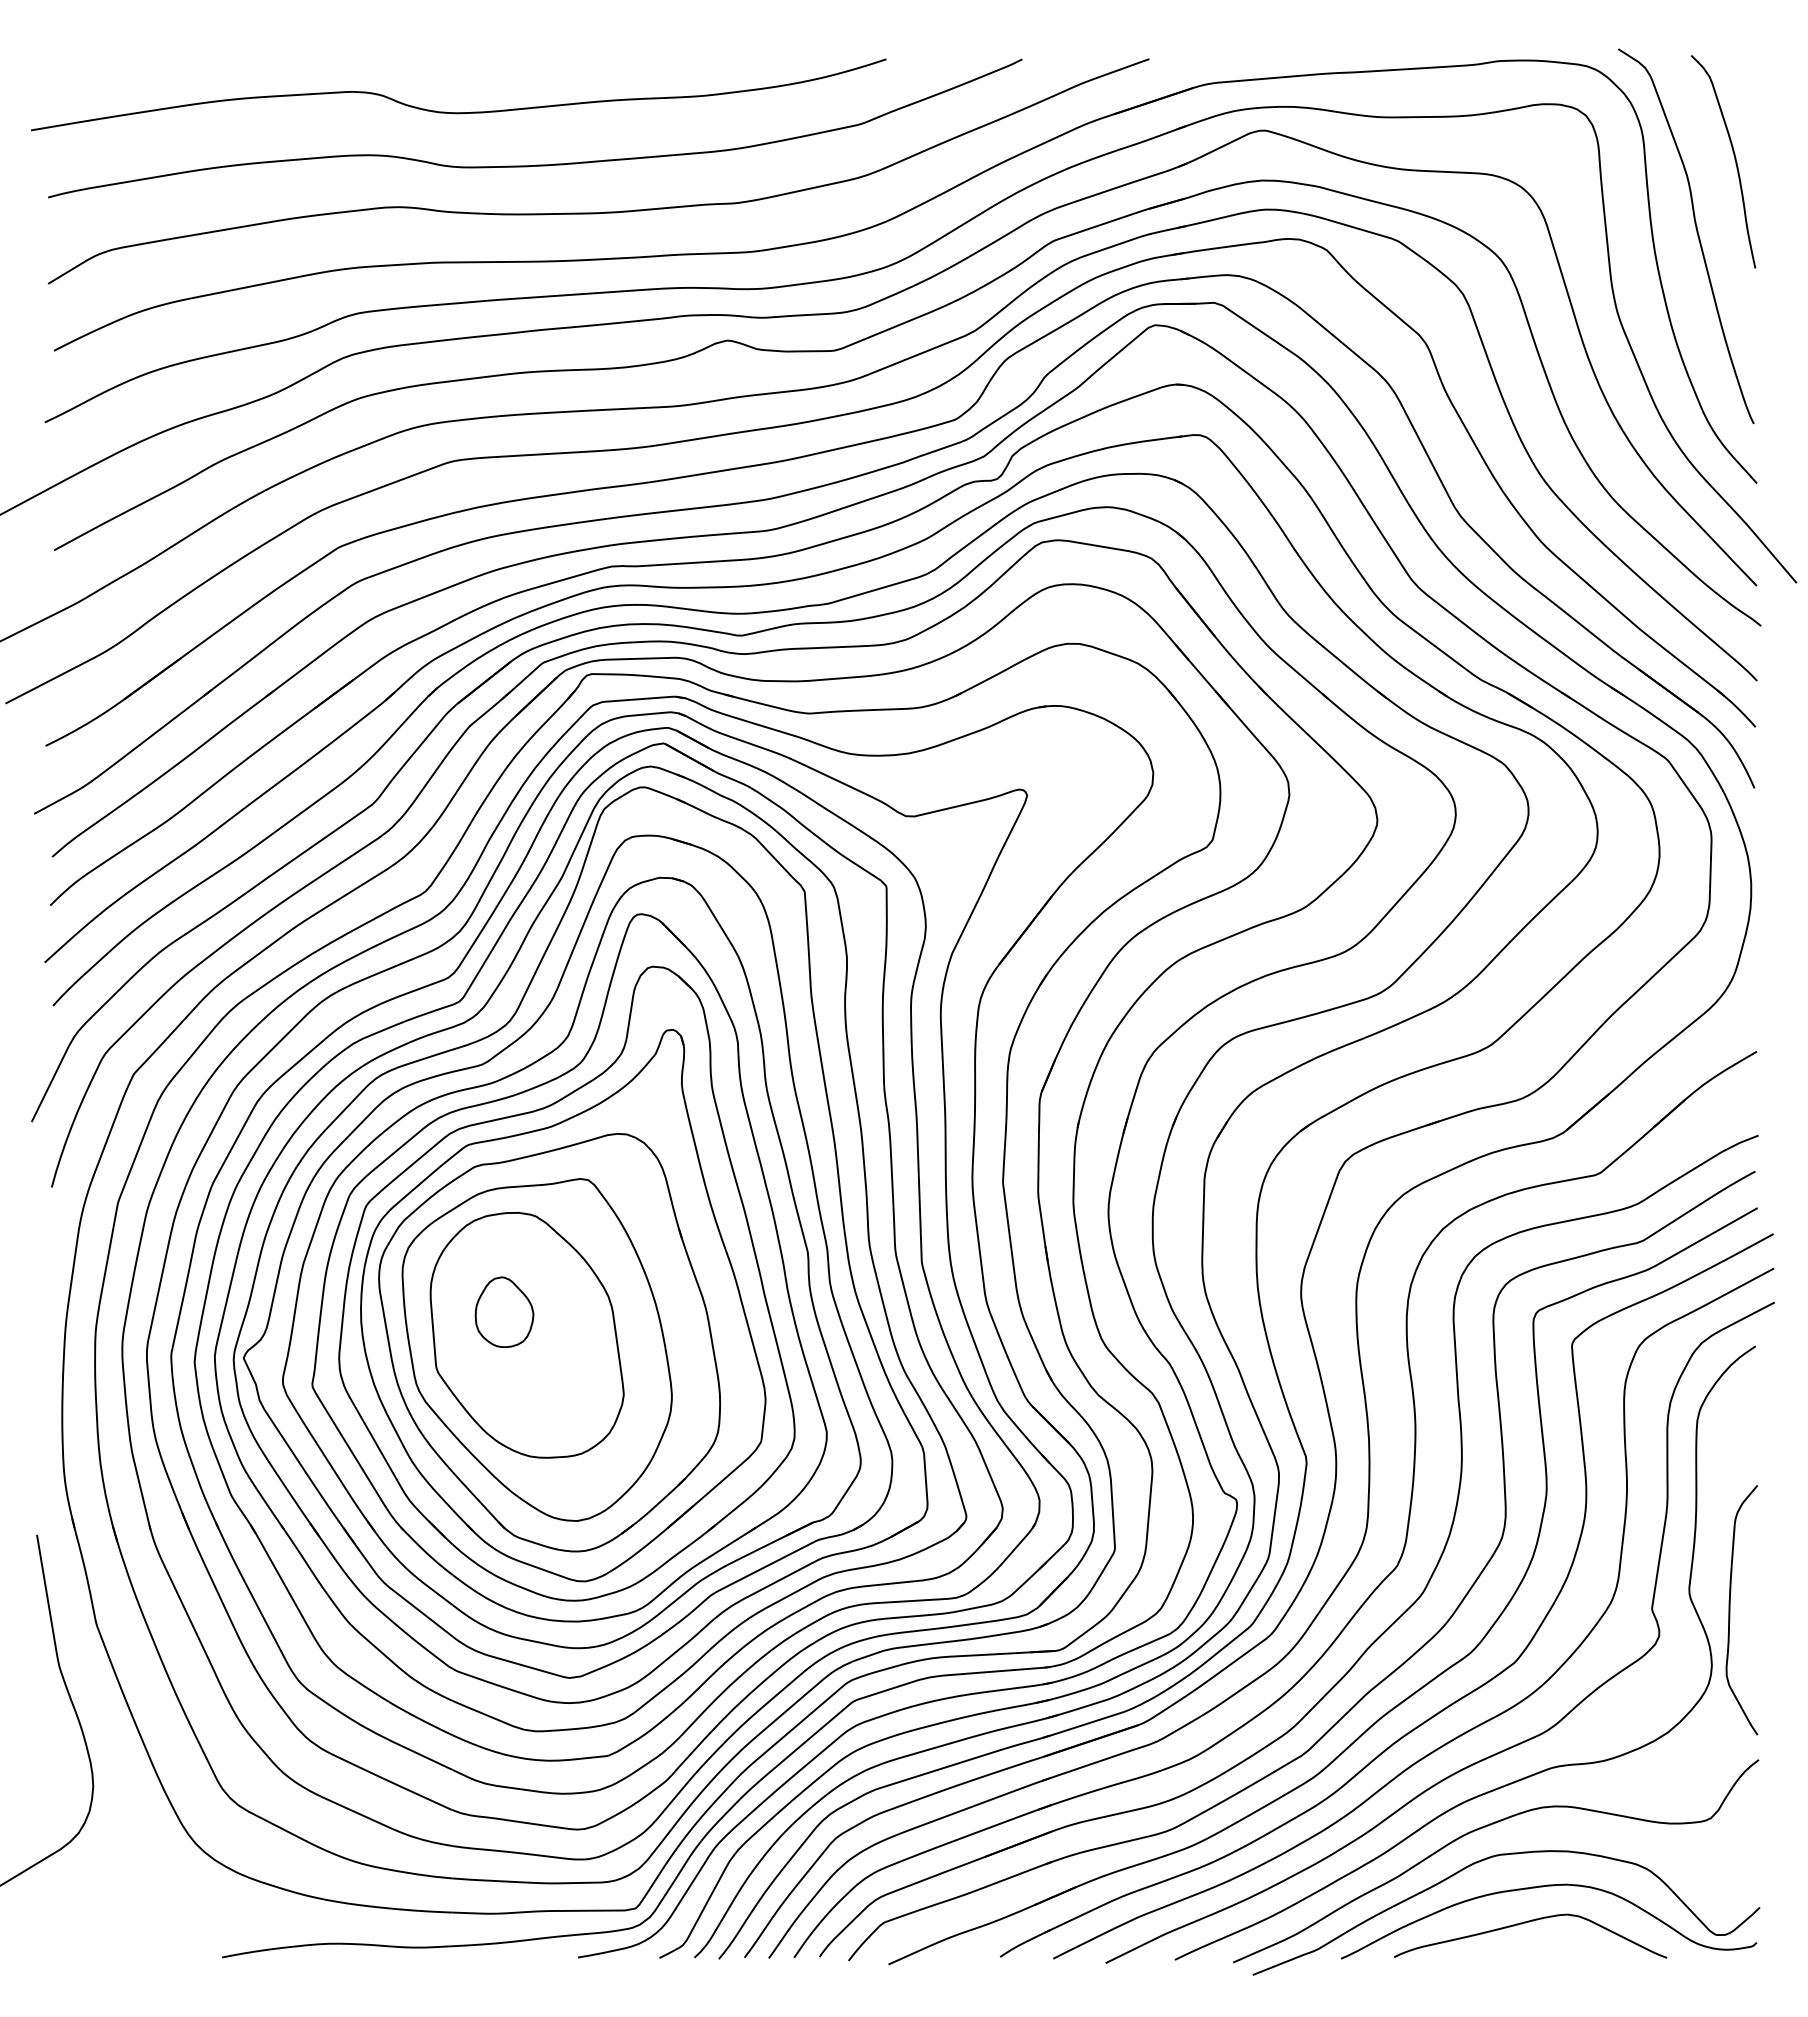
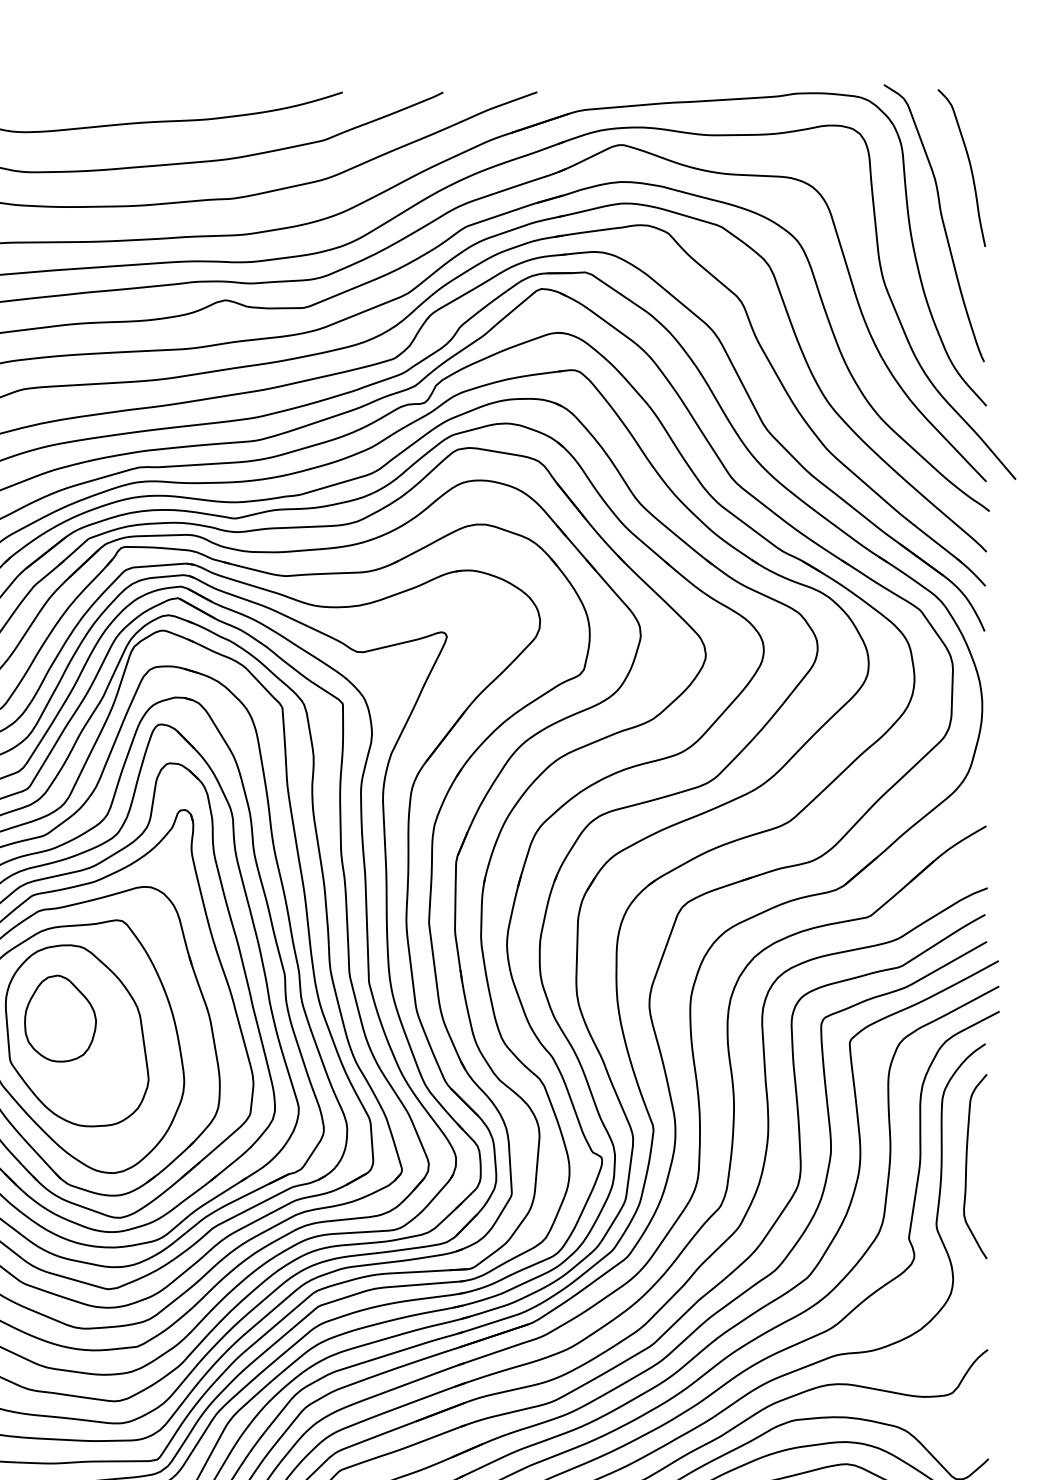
part: (504, 1312) -> (60, 1018), size x1.67
curve: (1730, 1610) -> (966, 1166), moved

